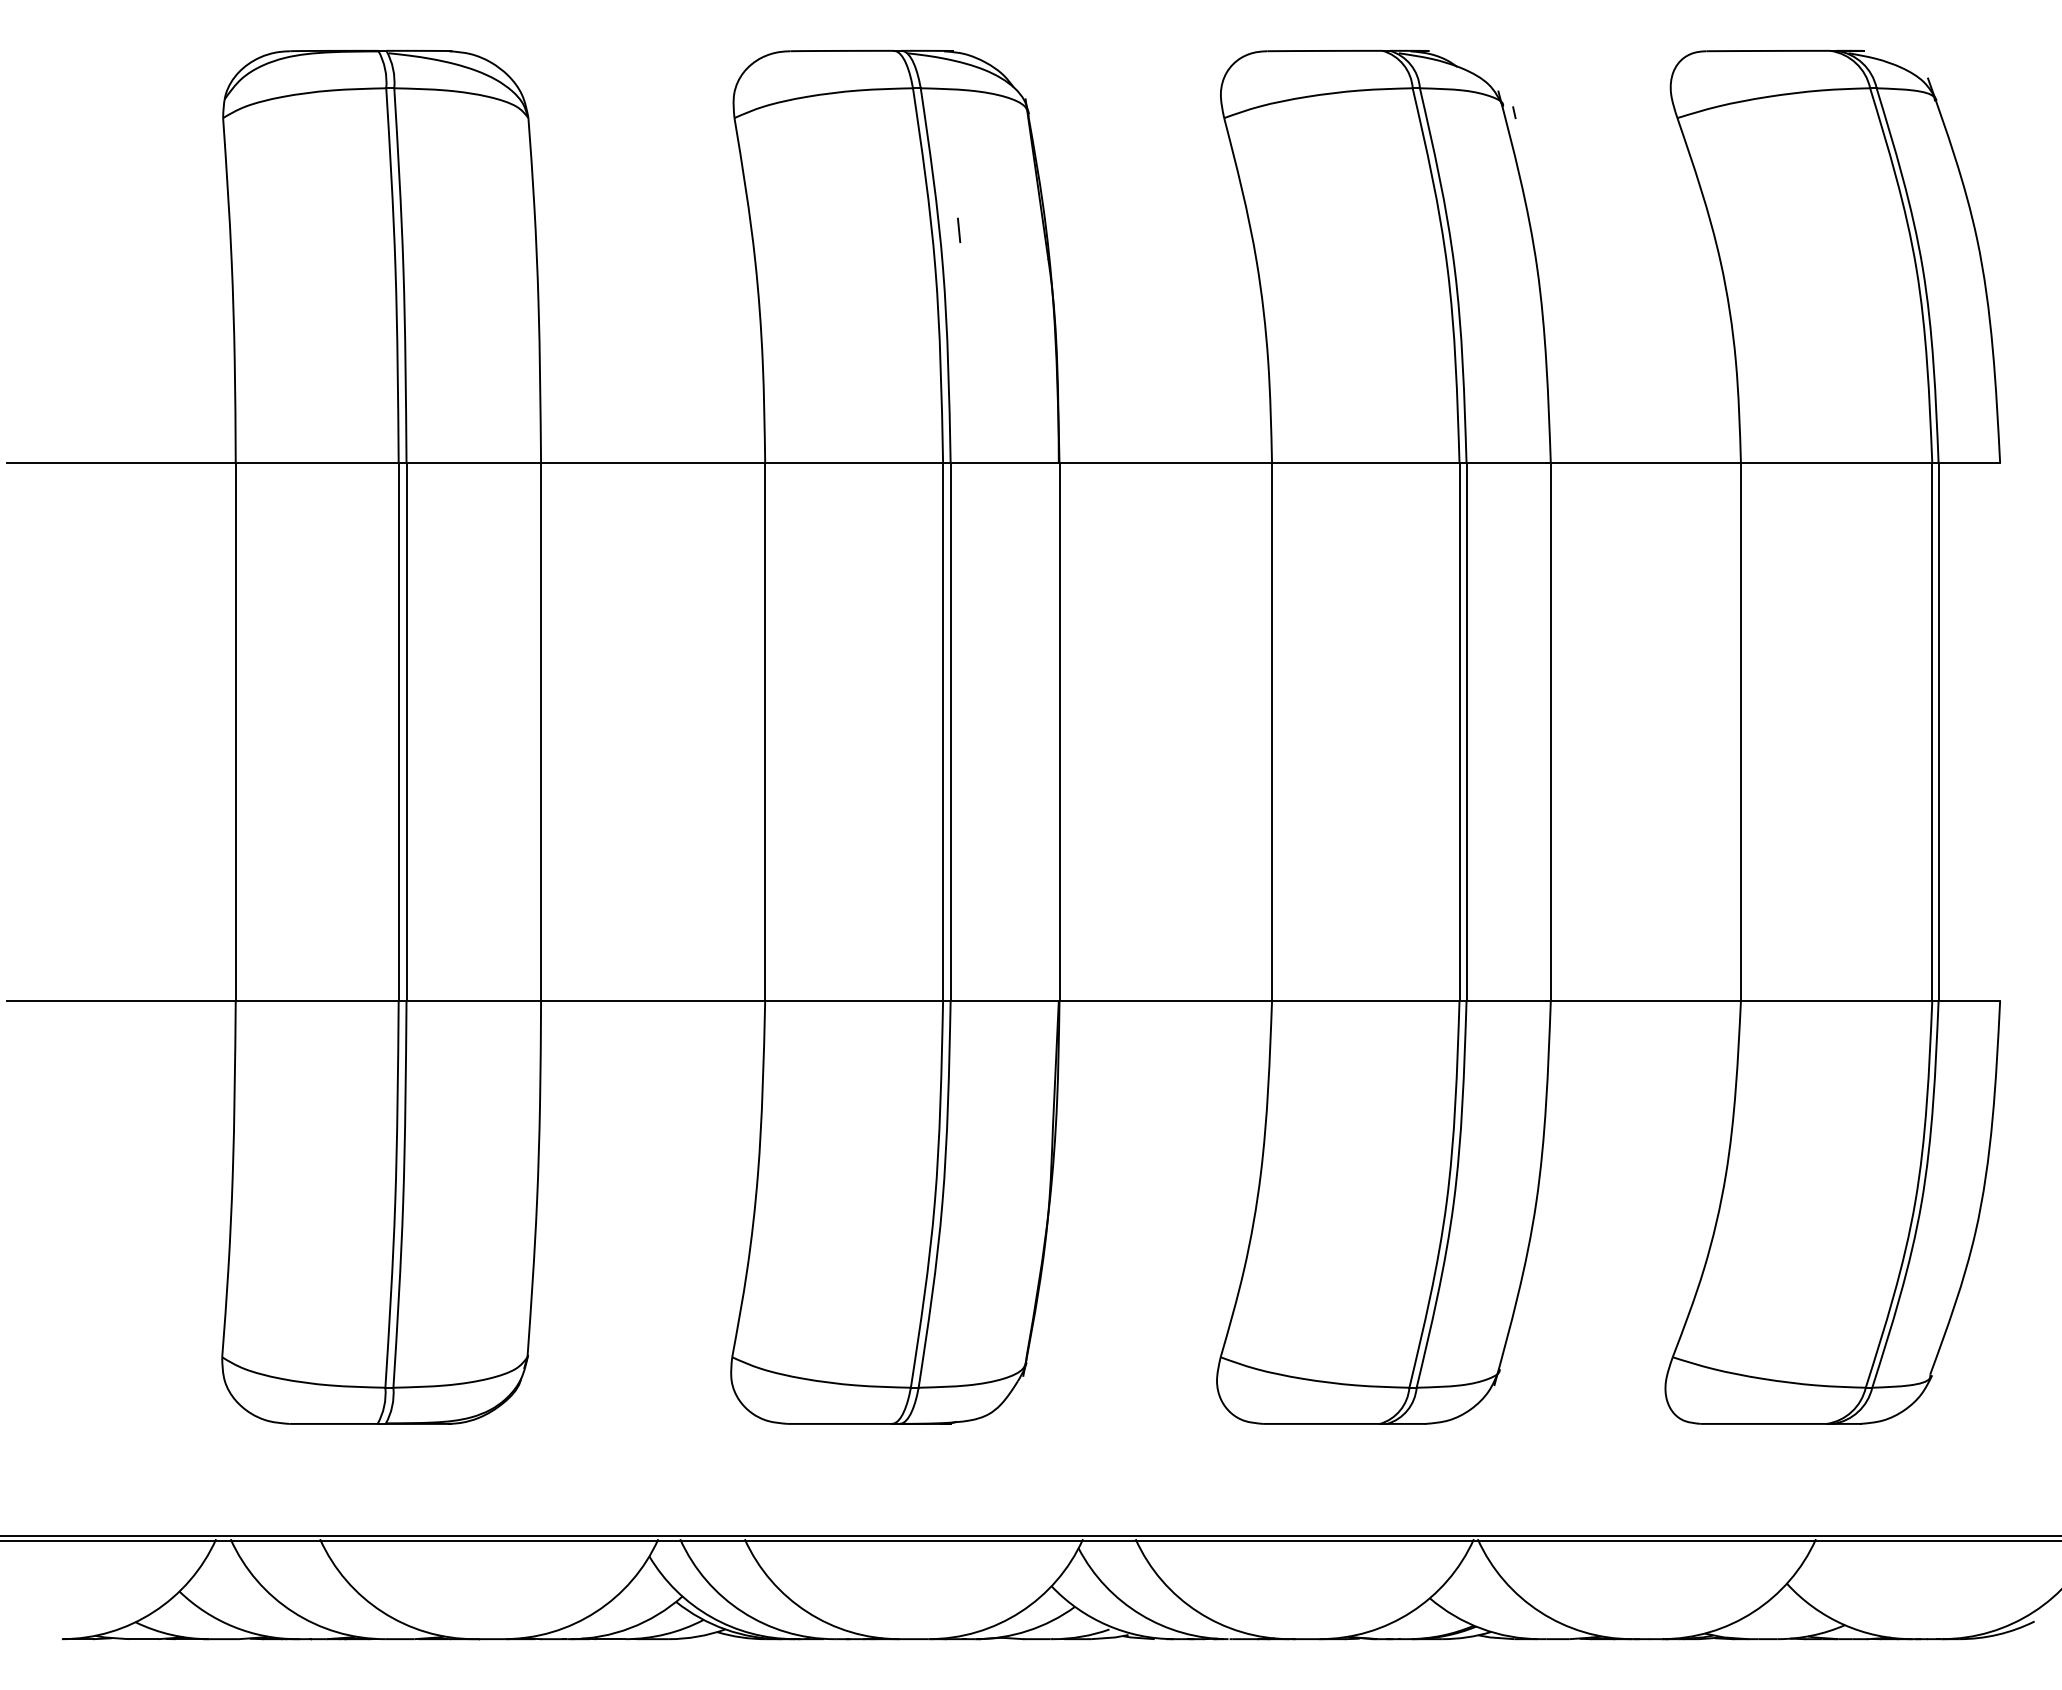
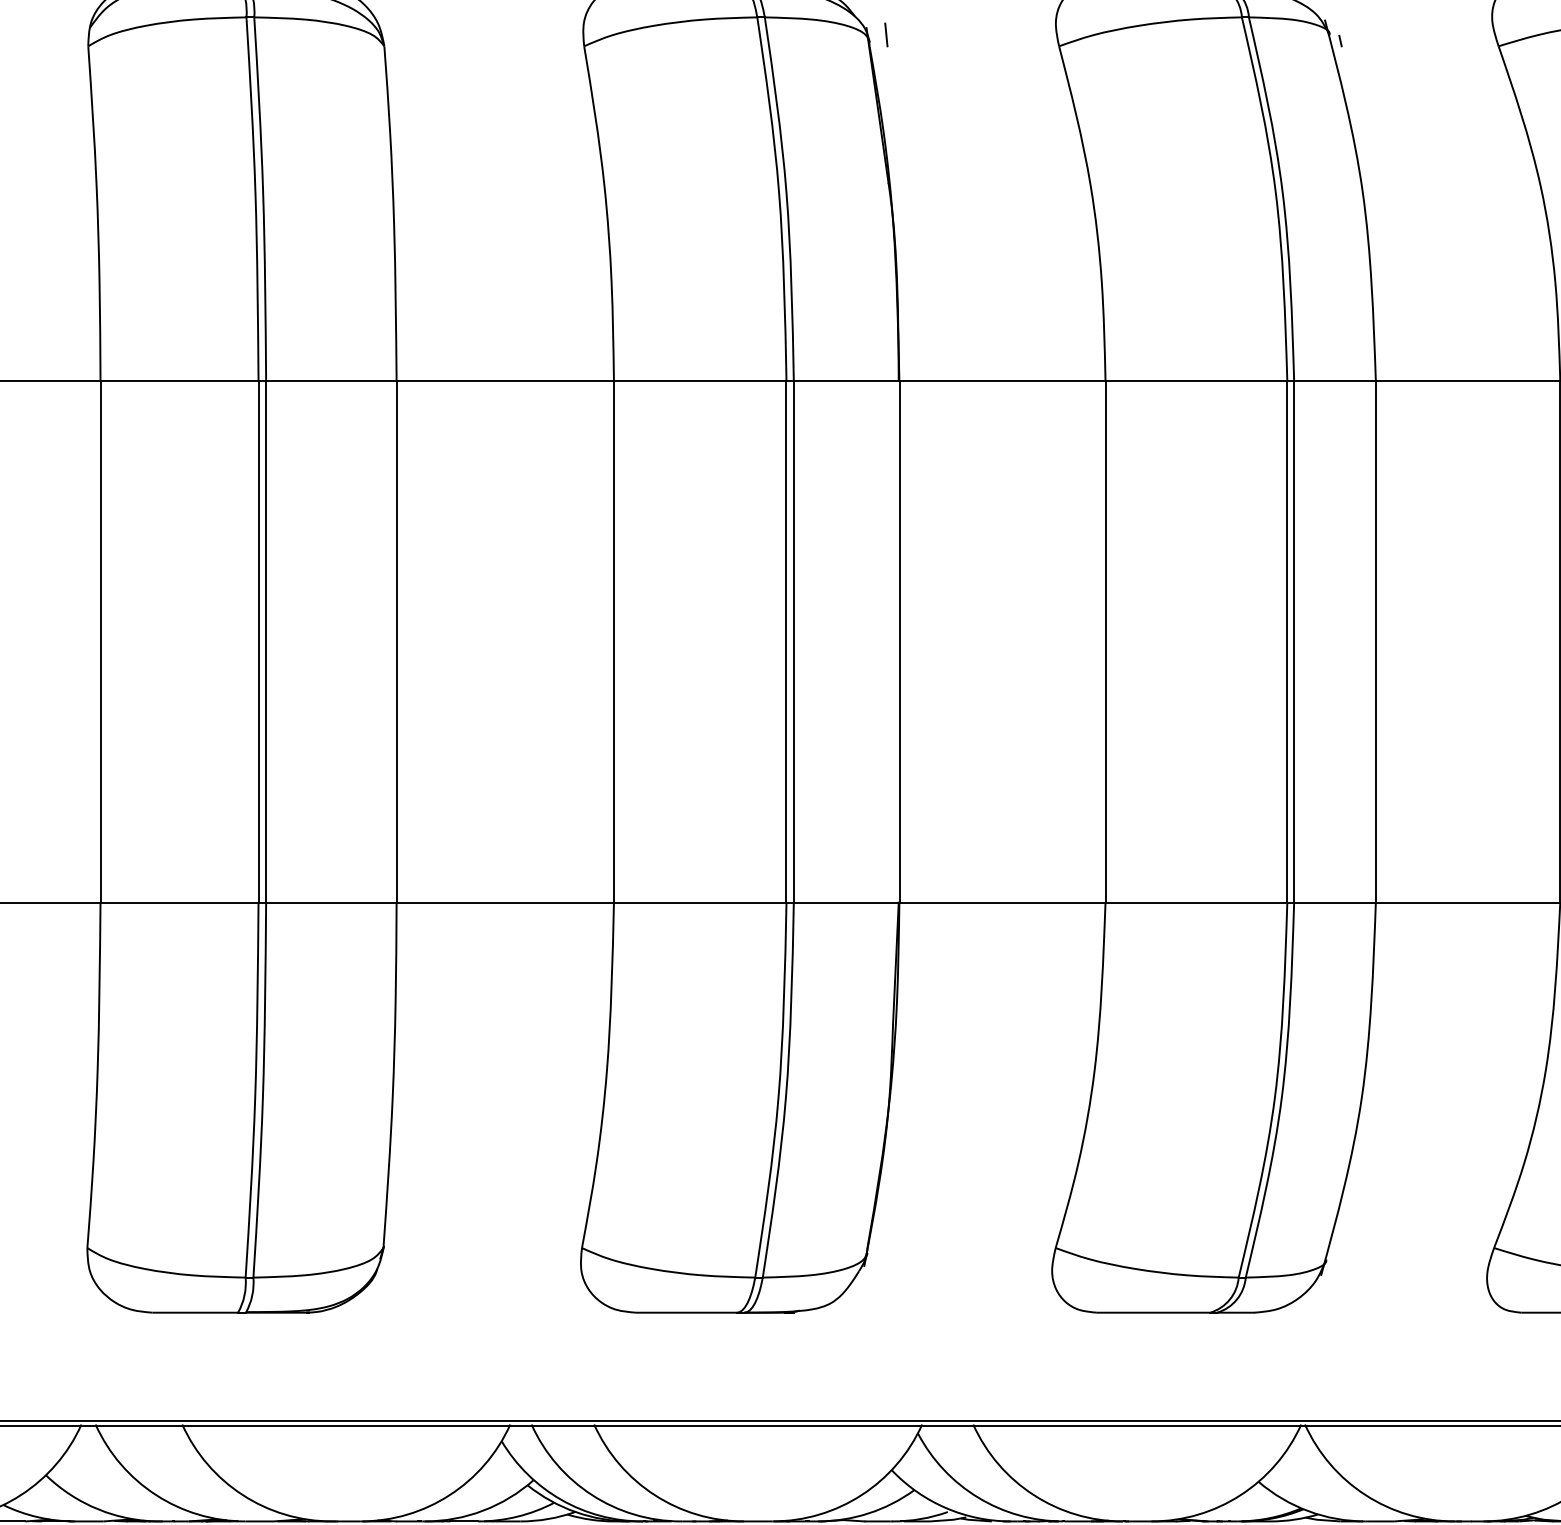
line: (959, 229) -> (886, 34), moved

